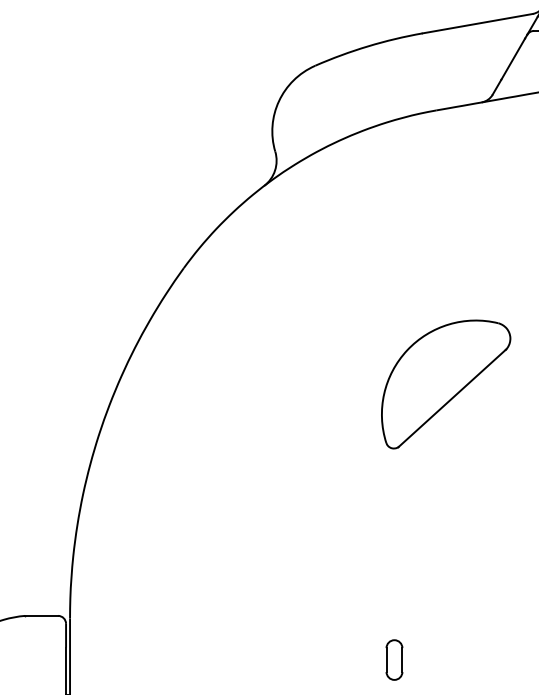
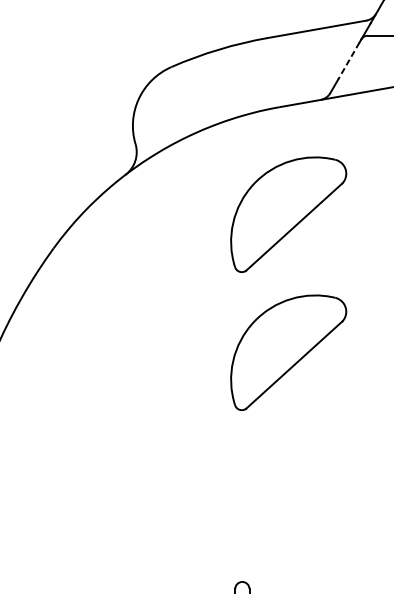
line: (513, 59) -> (349, 61), solid -> dashed
part: (446, 230) -> (289, 214), added

